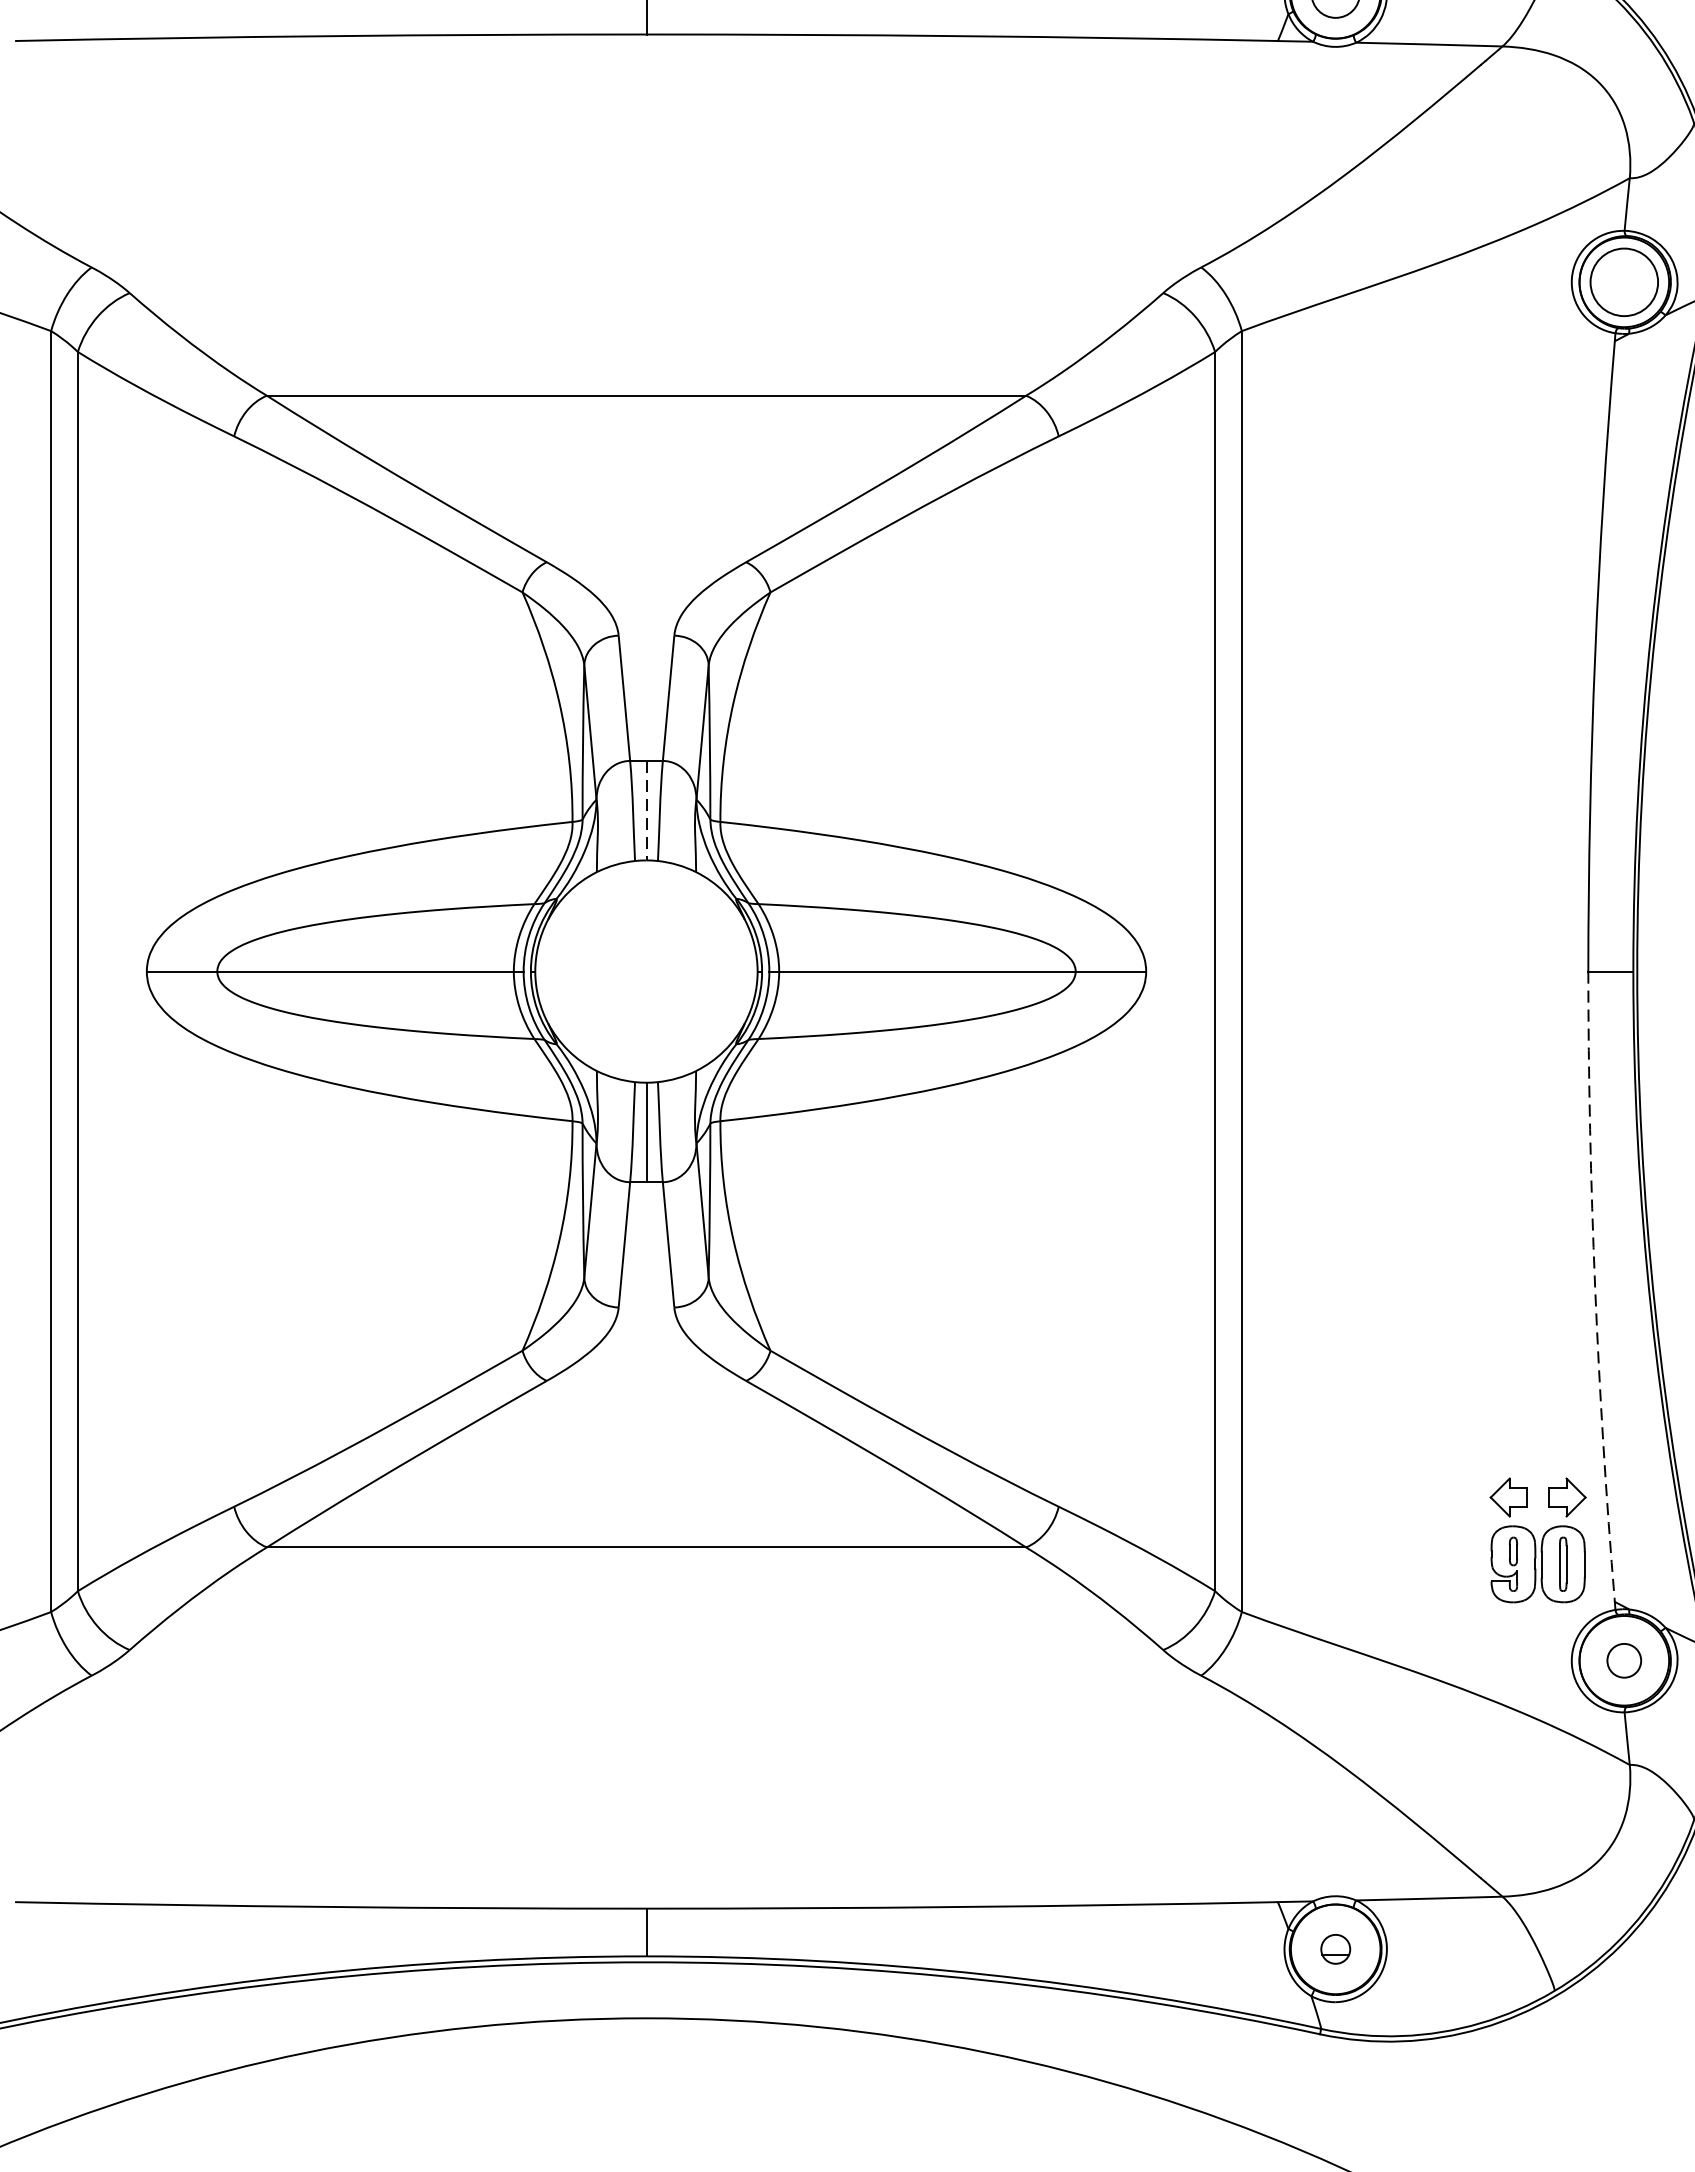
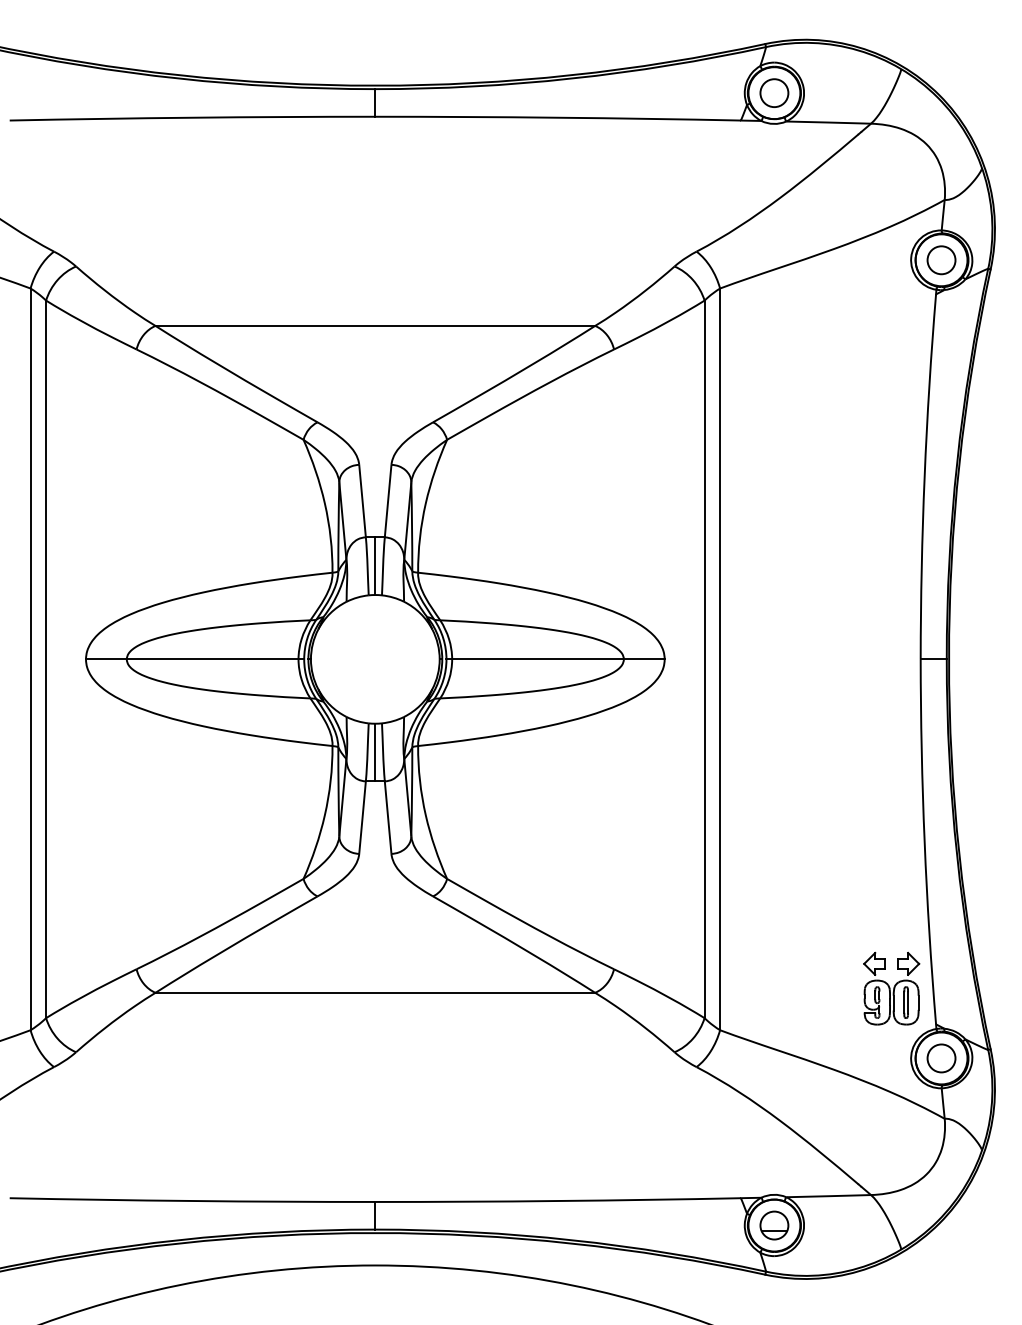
circle: (1624, 282) -> (941, 260), size x0.71
line: (646, 811) -> (375, 566), dashed -> solid
arc: (1594, 1287) -> (924, 842), dashed -> solid
circle: (1624, 1660) -> (941, 1058), size x1.43
part: (1335, 1949) -> (774, 1225), size x1.67

